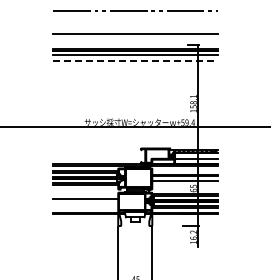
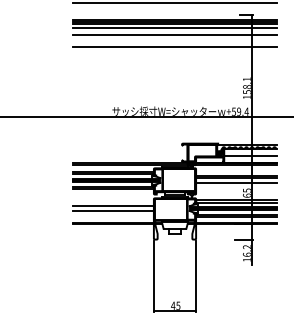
line: (135, 60) -> (175, 34), dashed -> solid
line: (134, 70) -> (174, 47), added
line: (85, 203) -> (113, 211), added

